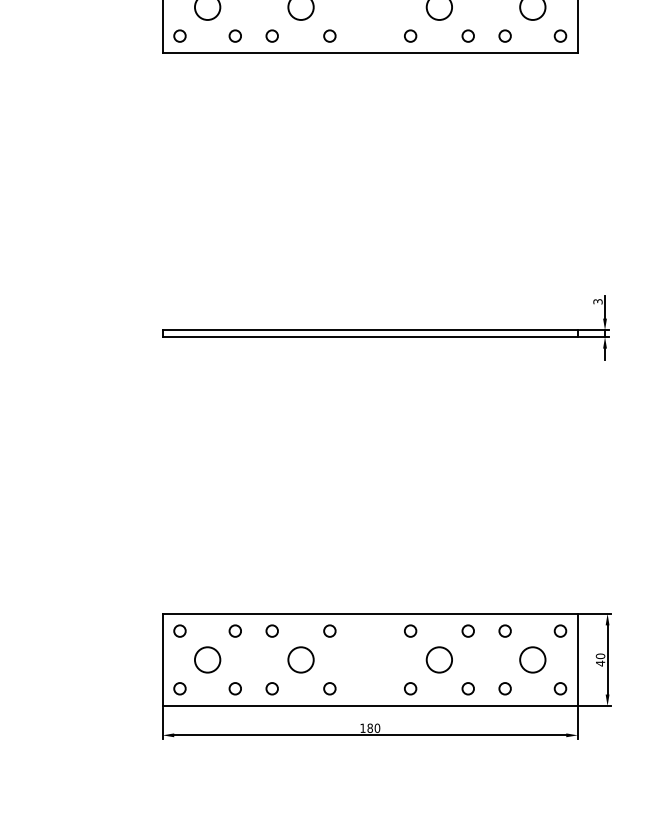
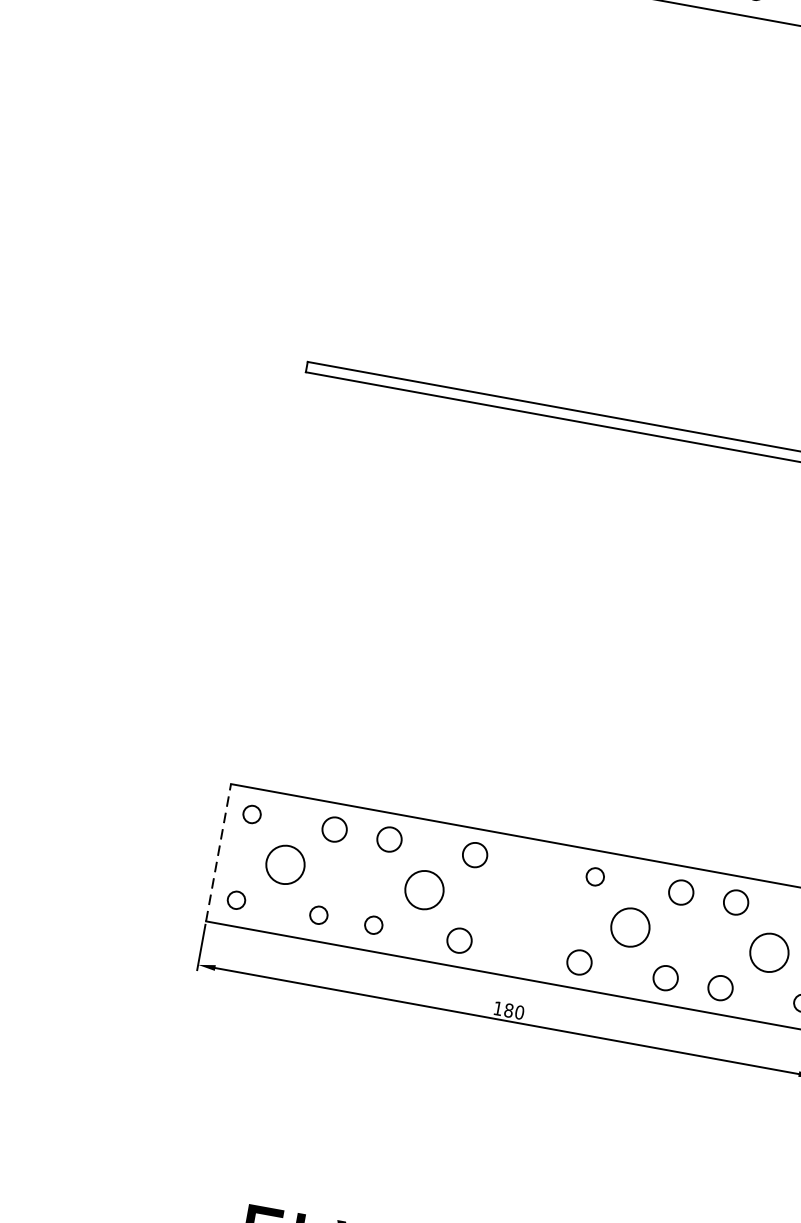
circle: (234, 630) -> (333, 828), size x1.4
circle: (271, 630) -> (388, 838), size x1.4
circle: (329, 630) -> (474, 854), size x1.4
circle: (467, 630) -> (680, 891), size x1.4
circle: (504, 630) -> (735, 901), size x1.4
line: (162, 659) -> (218, 851), solid -> dashed
circle: (329, 688) -> (459, 940), size x1.4
circle: (410, 688) -> (579, 962), size x1.4
circle: (467, 688) -> (664, 977), size x1.4
circle: (504, 688) -> (719, 987), size x1.4

